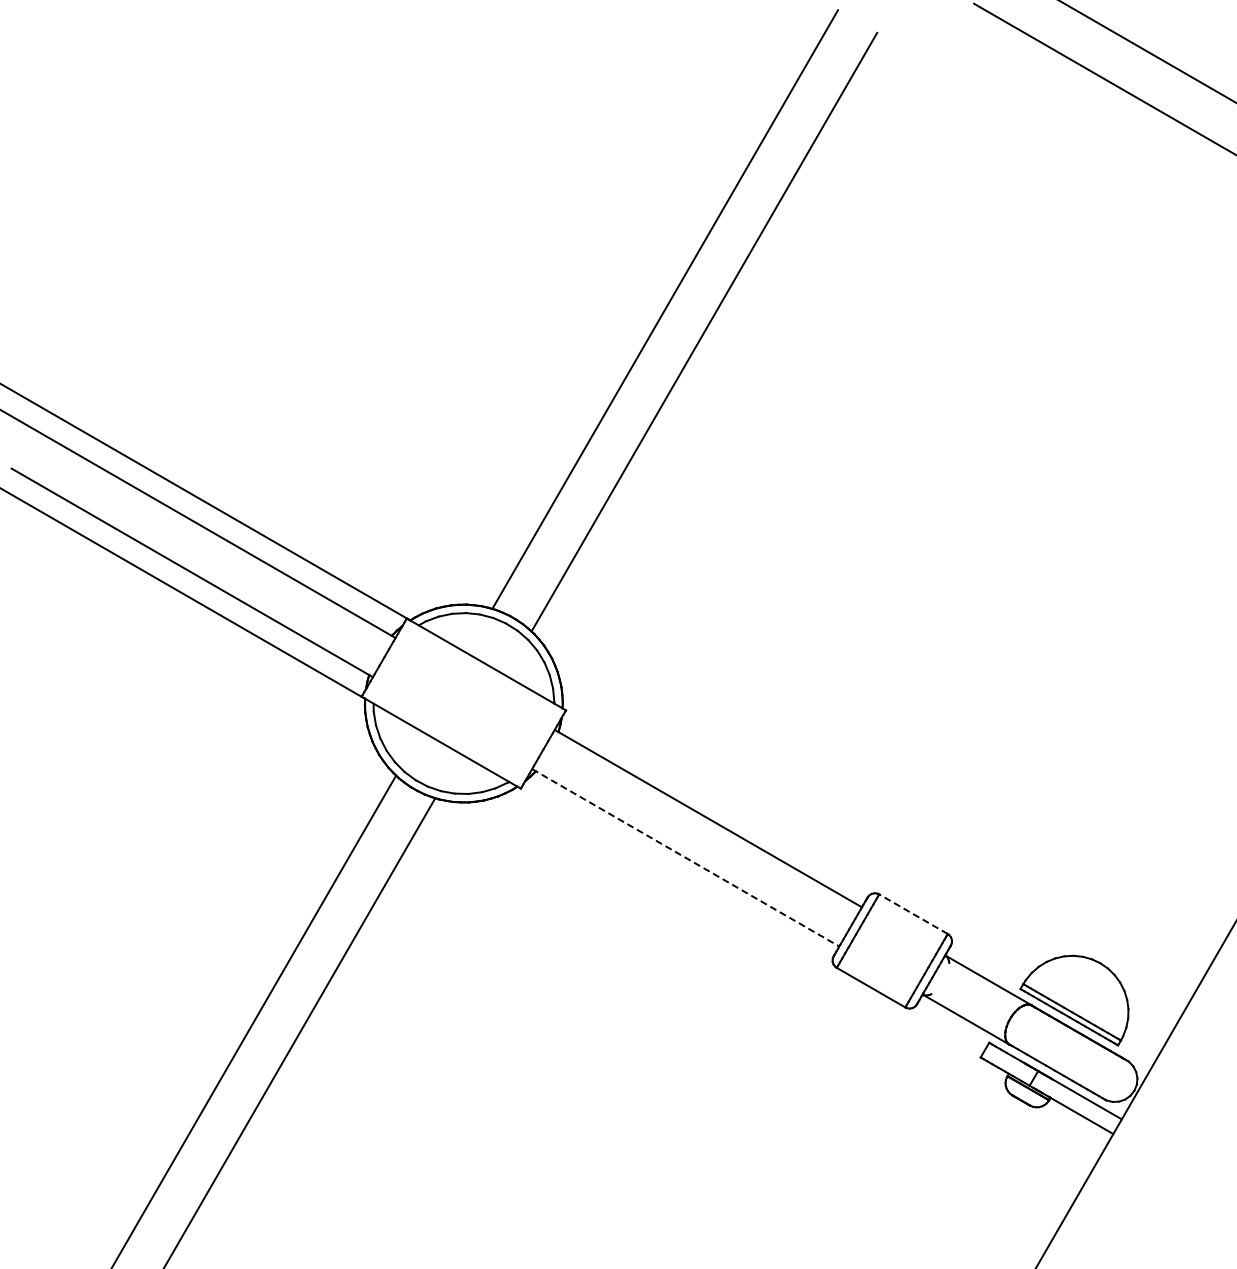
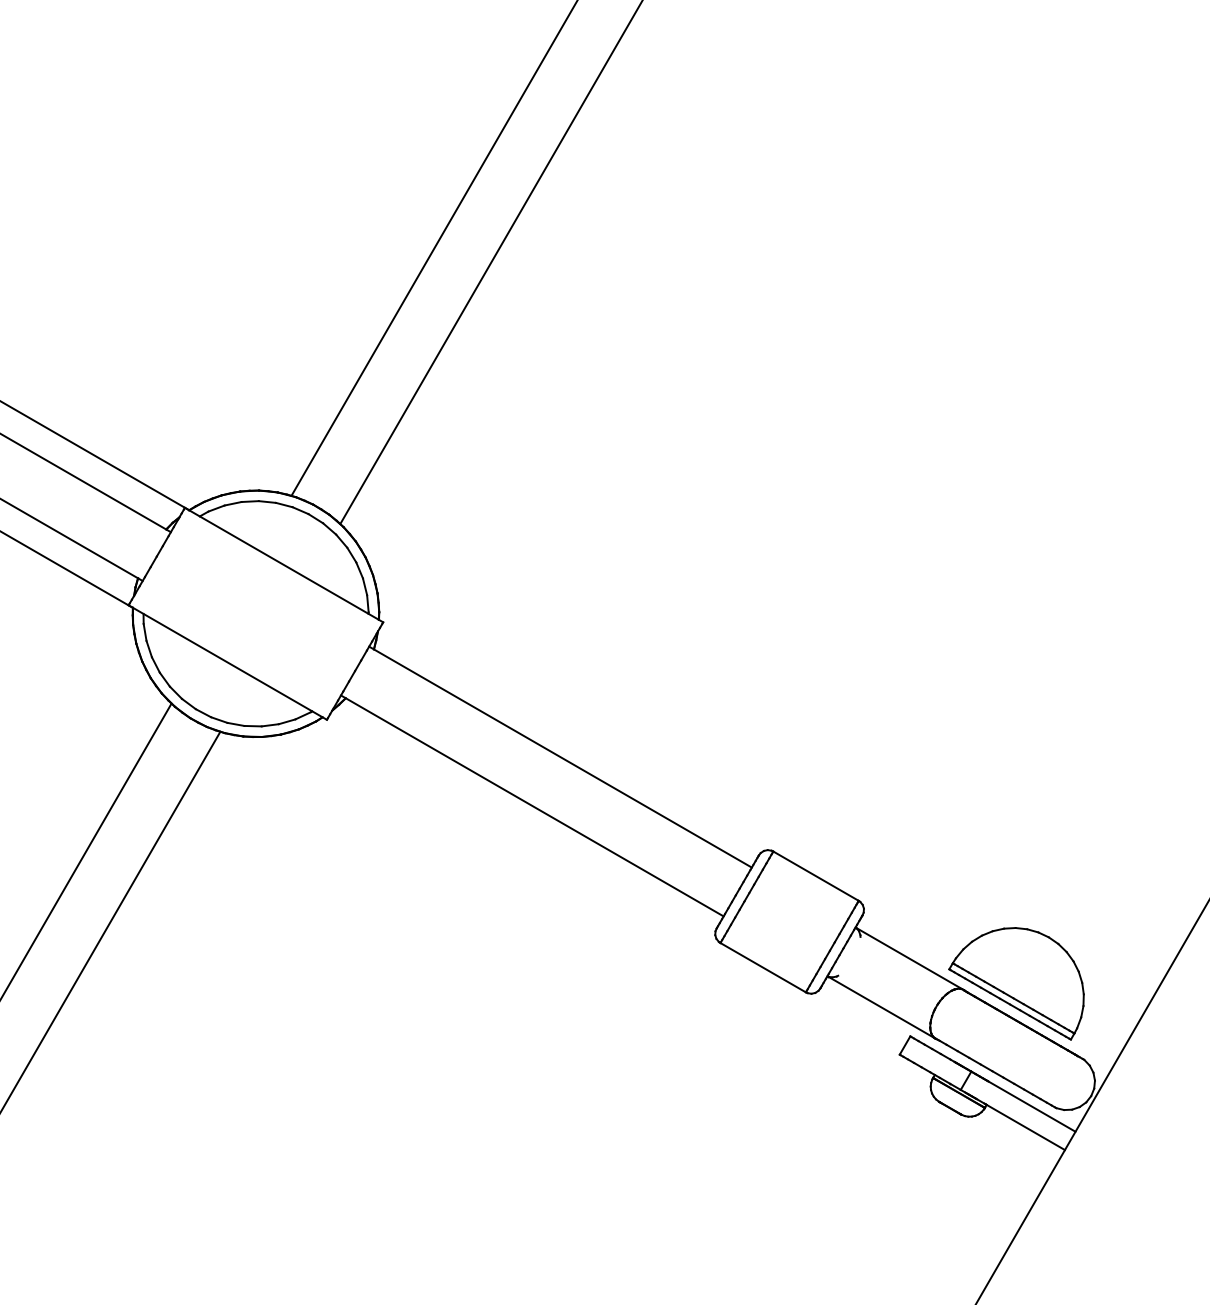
line: (686, 858) -> (533, 806), dashed -> solid
line: (913, 914) -> (816, 876), dashed -> solid

